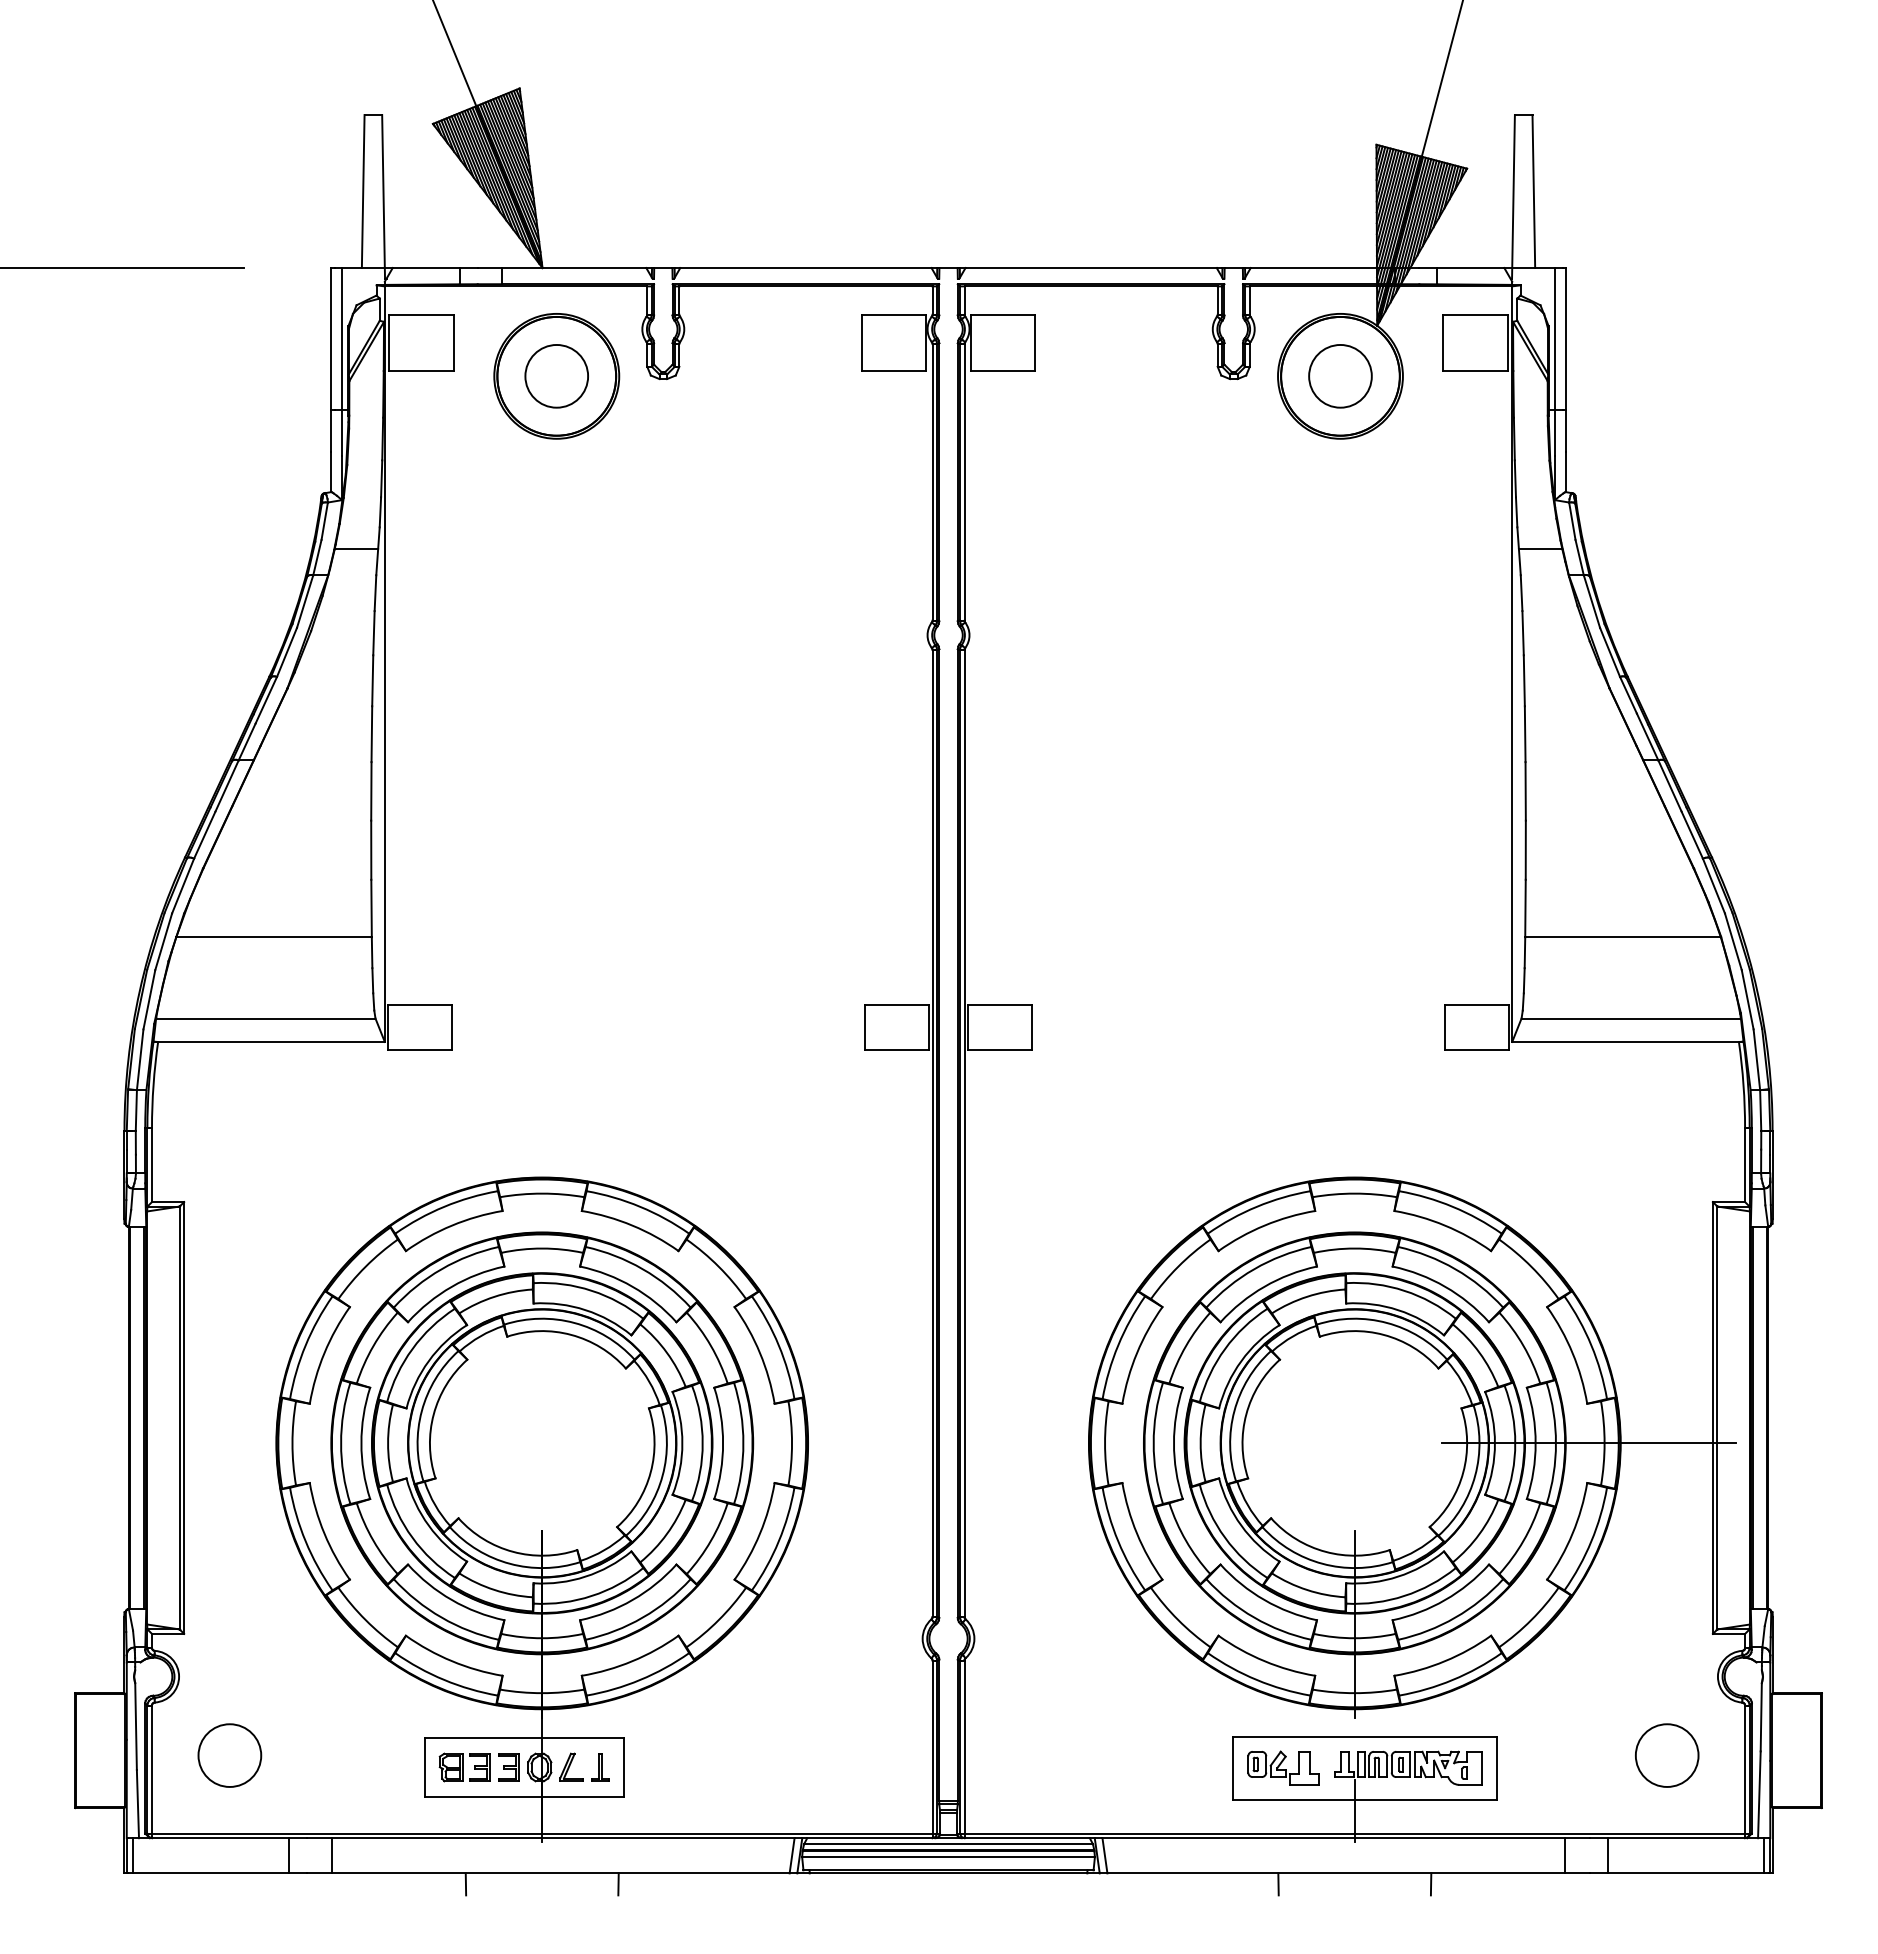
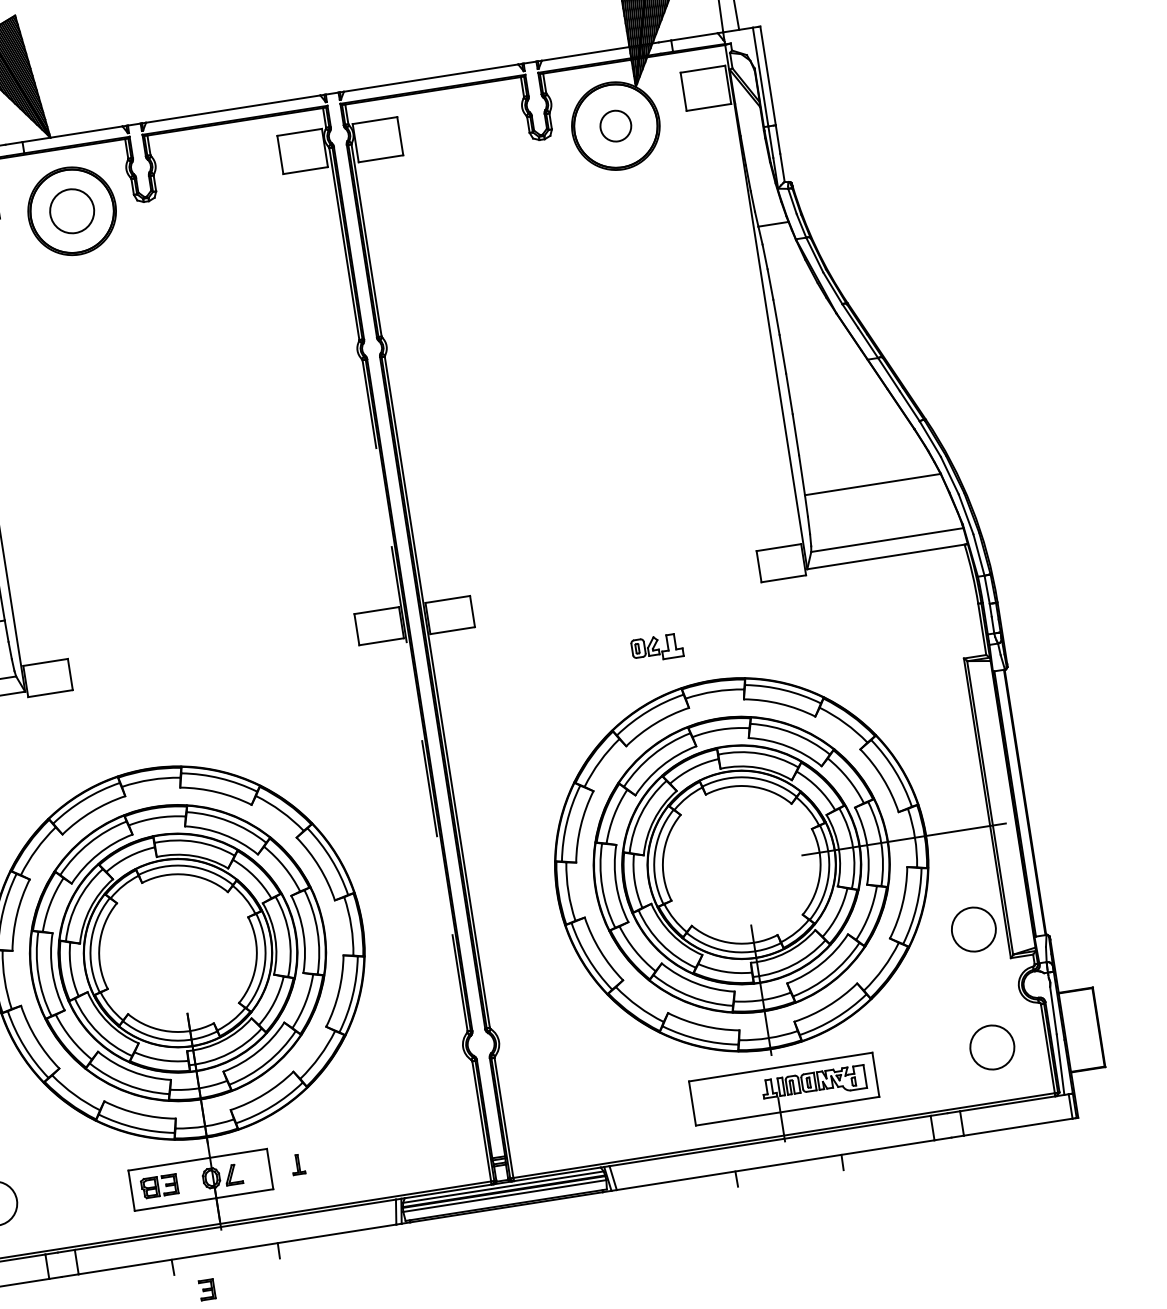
circle: (1340, 375) -> (615, 125), size x0.7
line: (932, 1133) -> (415, 695), solid -> dashed
circle: (1667, 1585) -> (974, 929), added
part: (508, 1767) -> (206, 1289), moved
part: (600, 1767) -> (298, 1164), moved
part: (1283, 1767) -> (657, 647), moved

